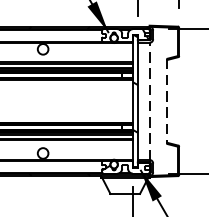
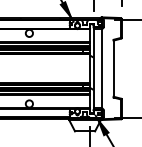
line: (149, 101) -> (101, 68), dashed -> solid
line: (167, 101) -> (113, 68), dashed -> solid

